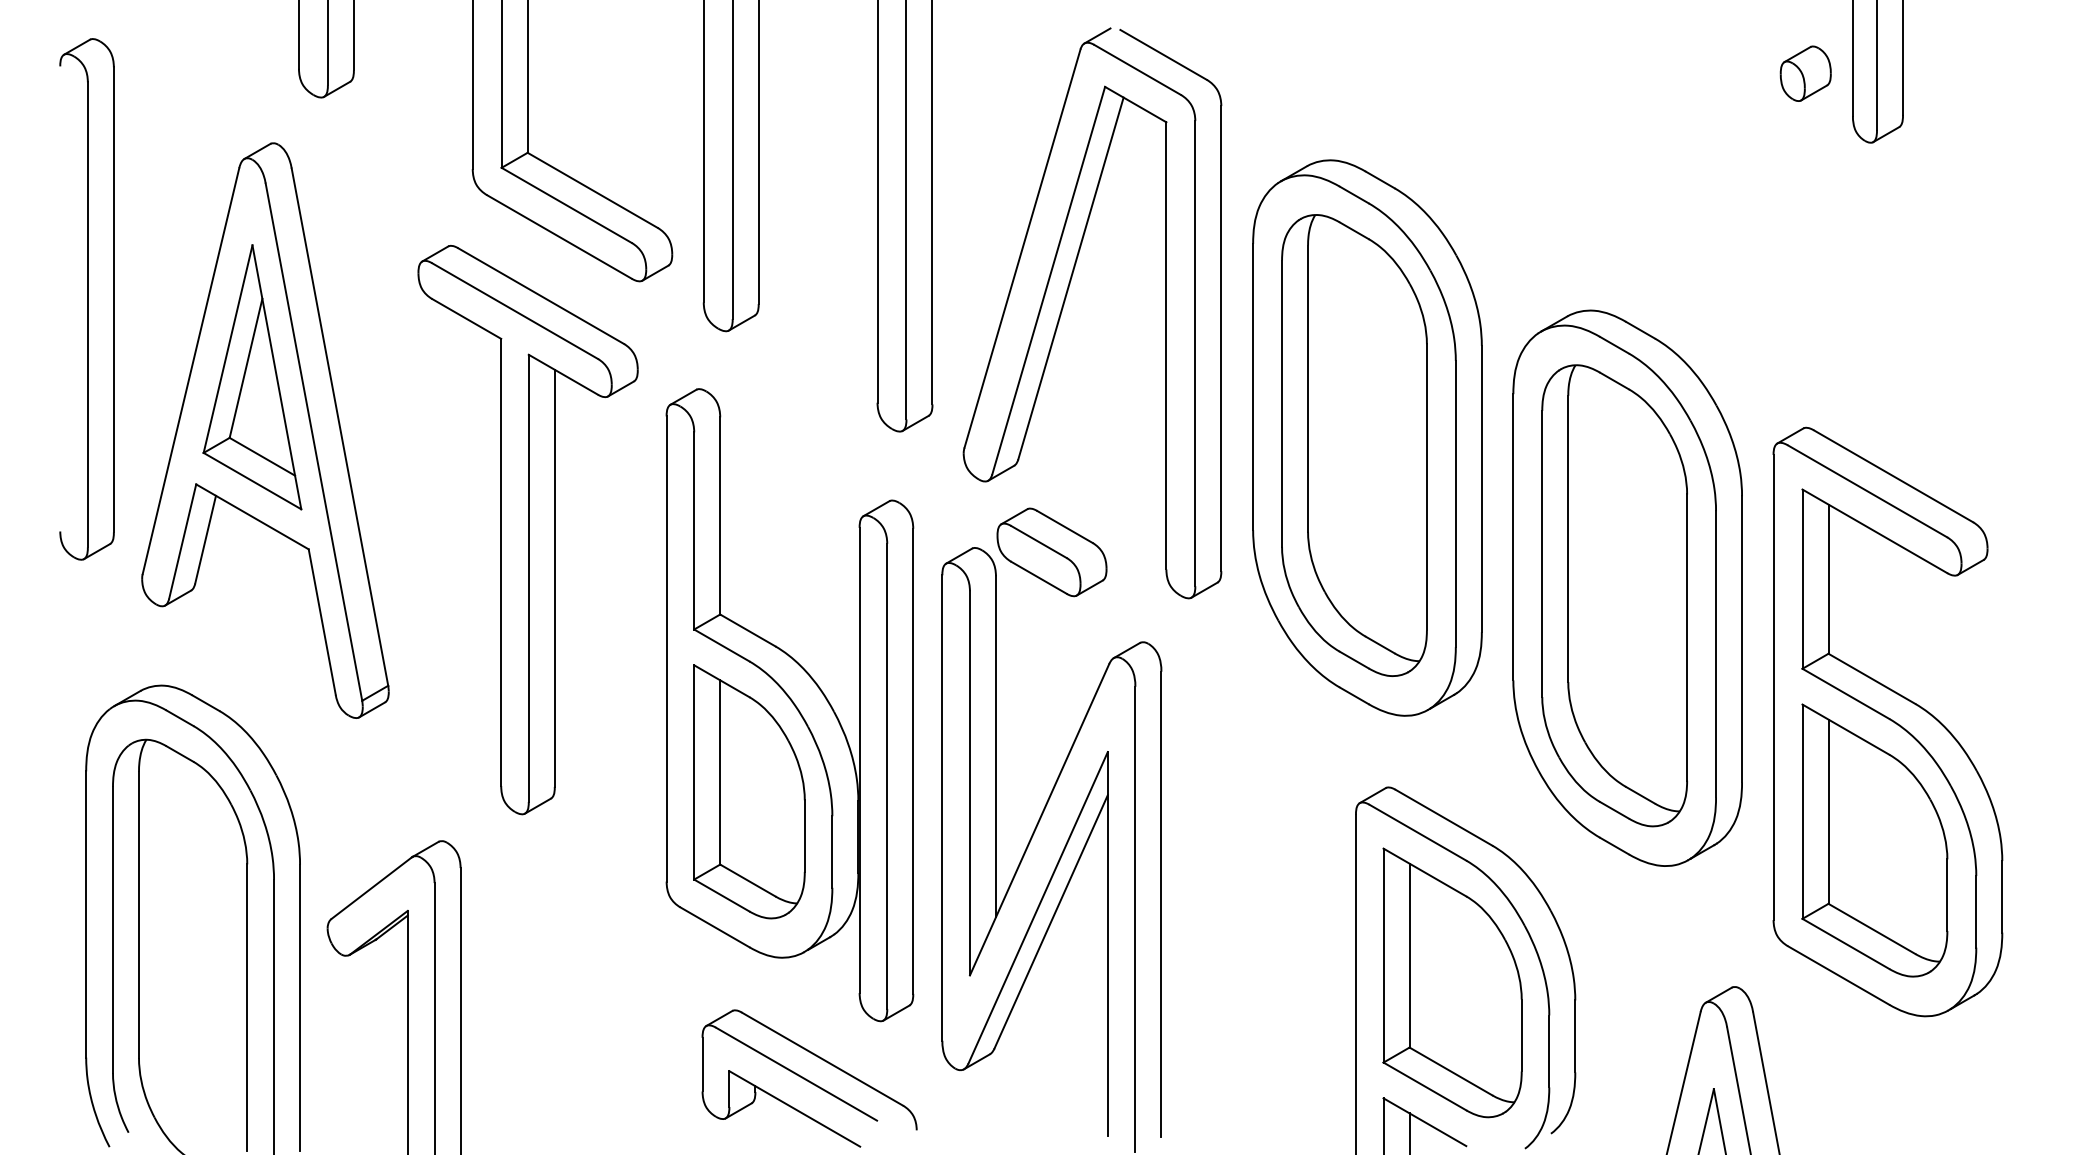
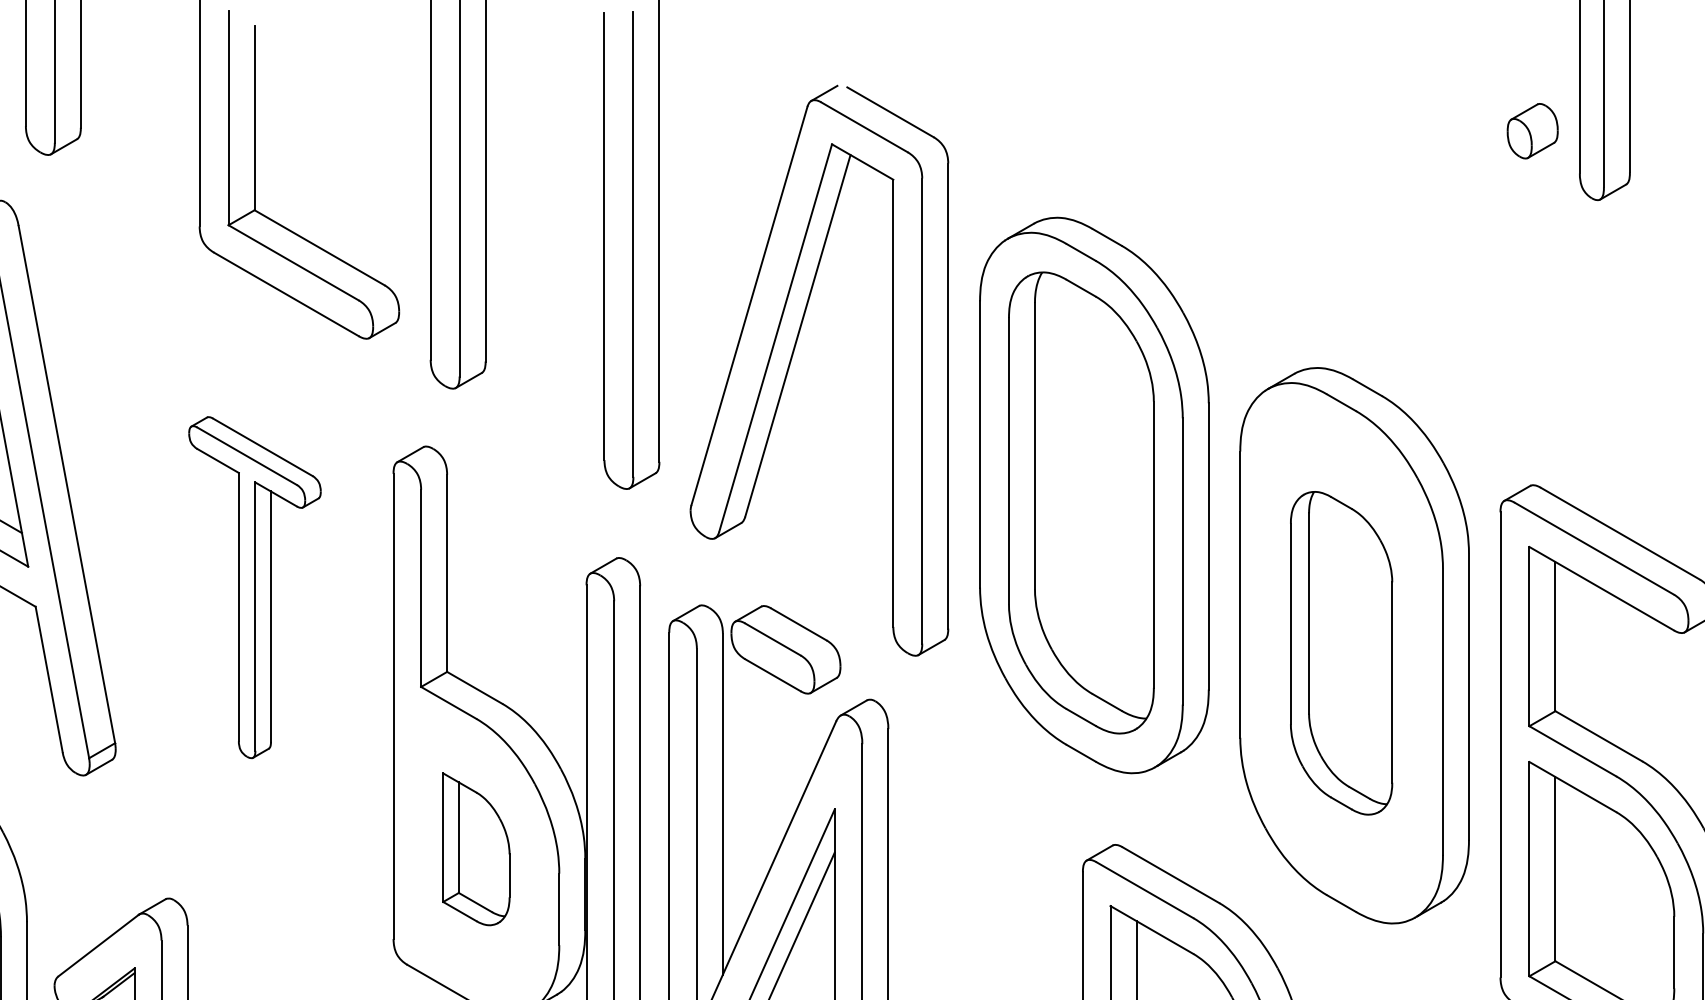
part: (527, 530) -> (254, 587), size x0.6
part: (1051, 552) -> (785, 649), moved
part: (1614, 595) -> (1341, 652), size x0.7
part: (749, 791) -> (476, 848), size x0.6

